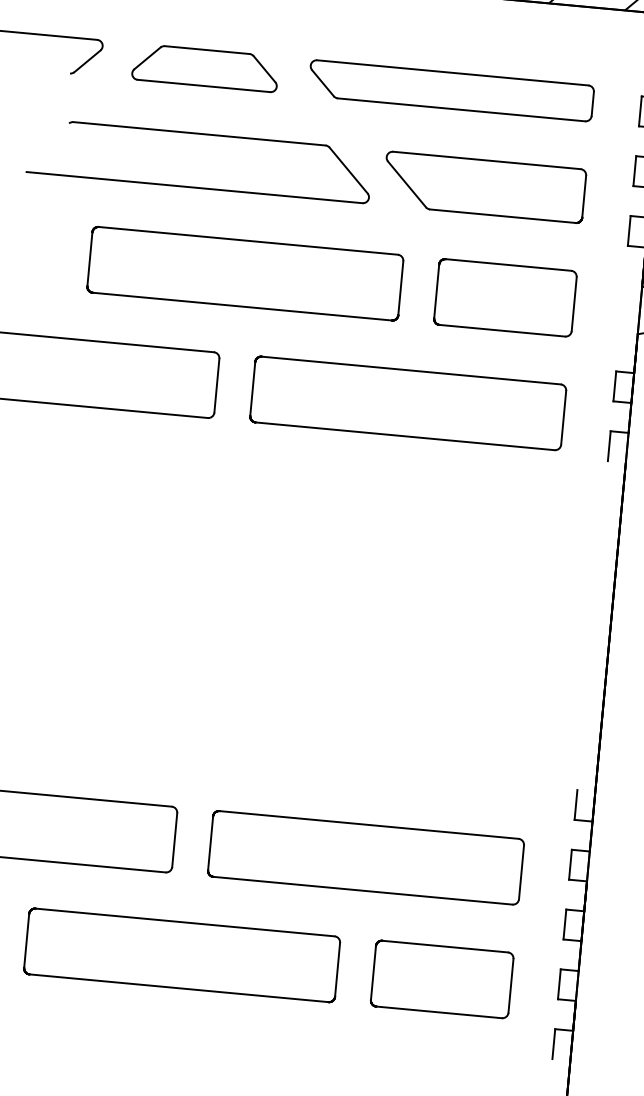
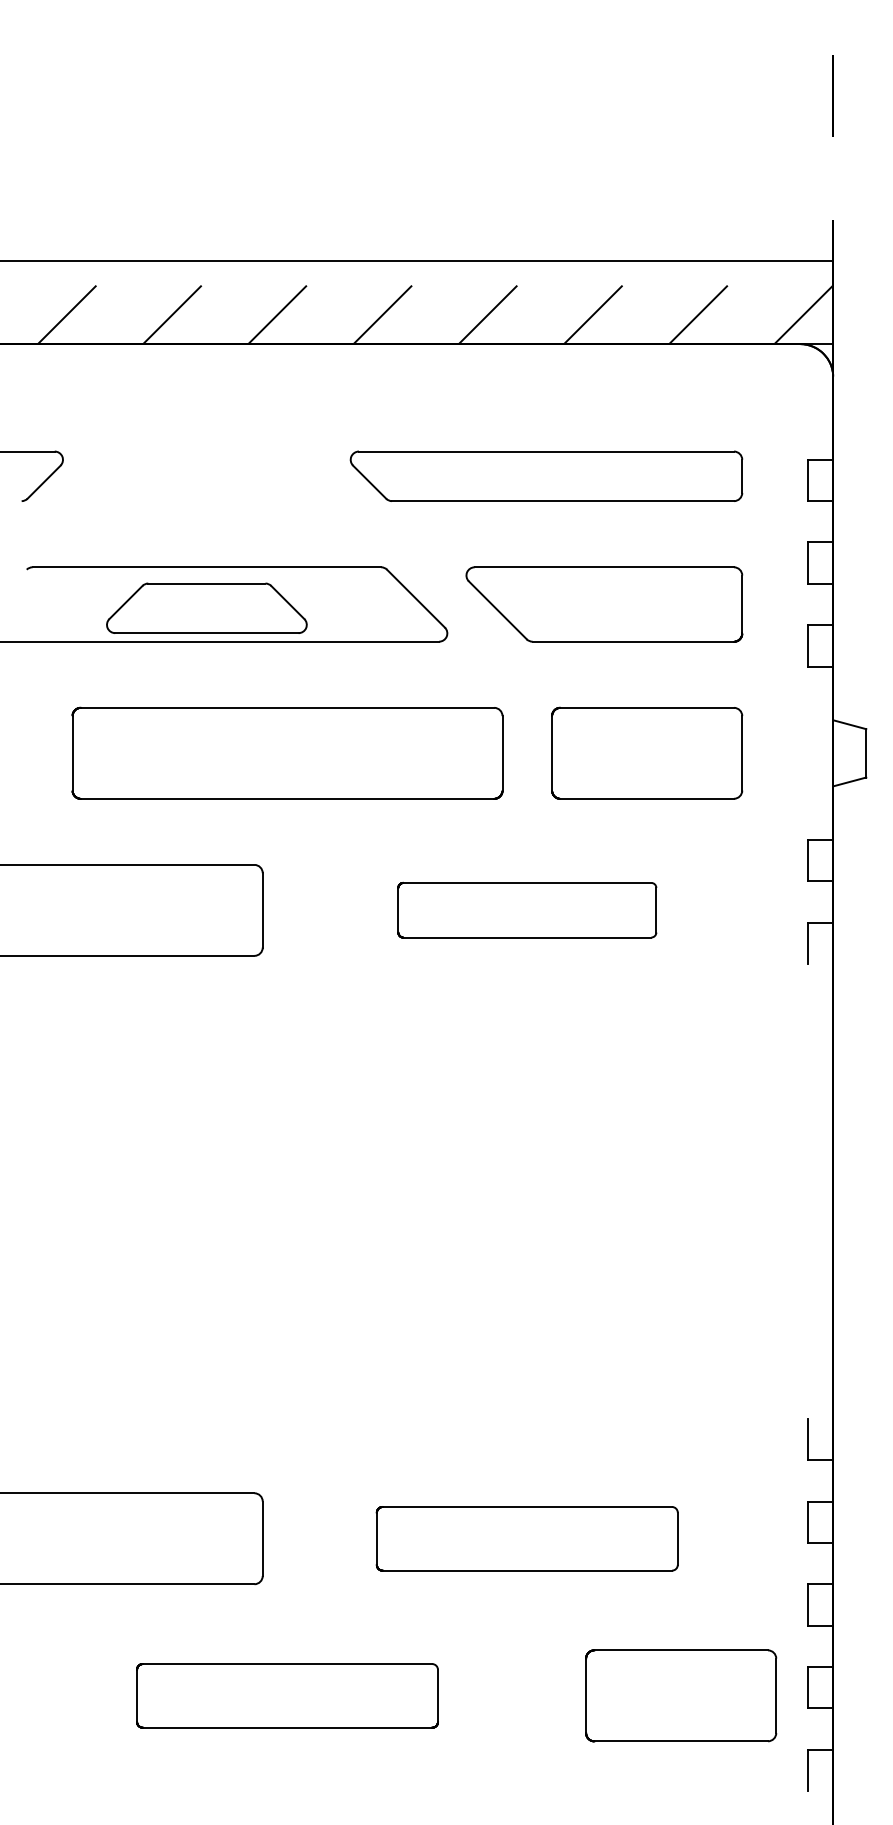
part: (205, 67) -> (206, 607), moved
part: (408, 402) -> (527, 909), size x0.6
part: (366, 857) -> (527, 1538), size x0.7
part: (182, 955) -> (287, 1695), size x0.7
part: (442, 979) -> (681, 1695), moved

